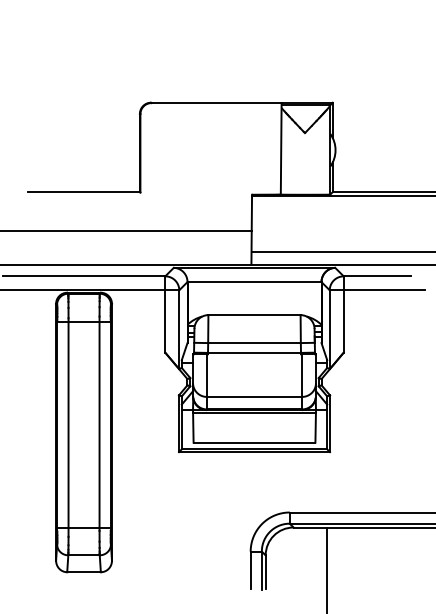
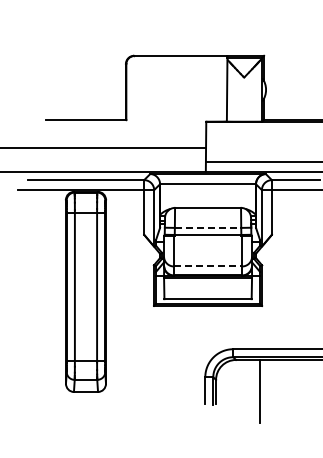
line: (255, 342) -> (208, 227), solid -> dashed
line: (255, 396) -> (208, 266), solid -> dashed

